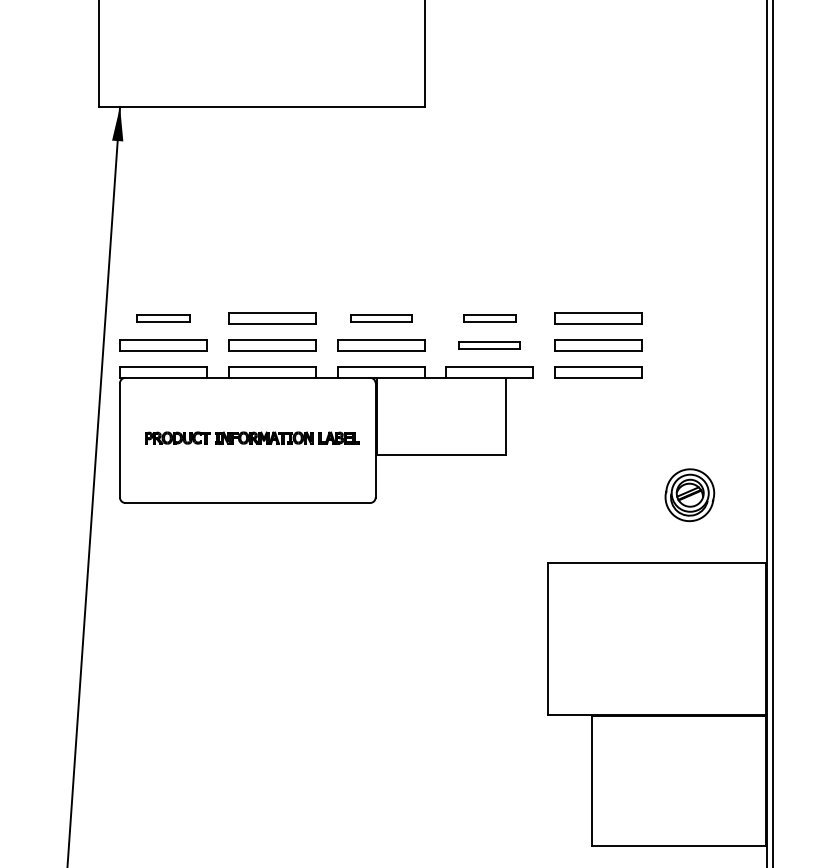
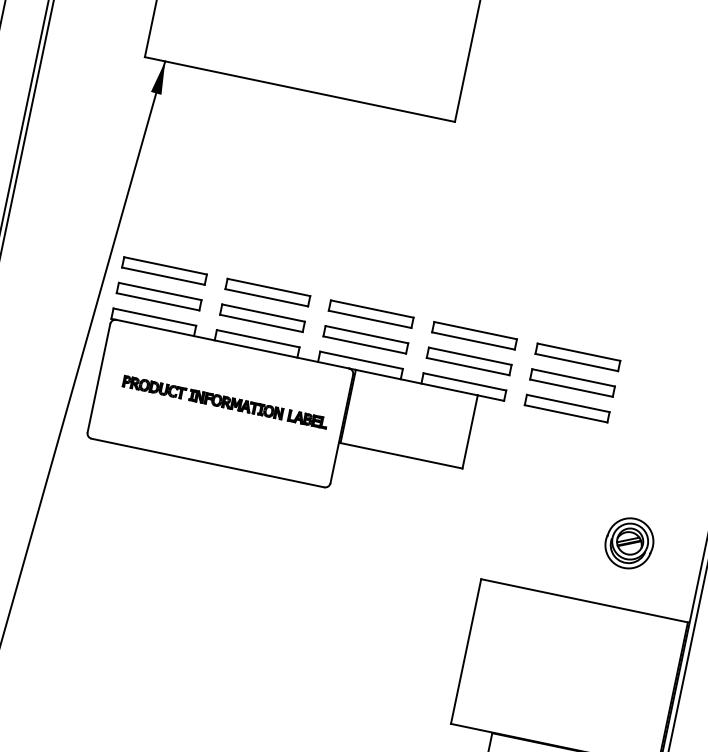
part: (163, 318) -> (164, 271), size x1.67
part: (381, 318) -> (371, 314), size x1.43
part: (489, 318) -> (474, 335), size x1.67
part: (489, 345) -> (468, 361), size x1.43

